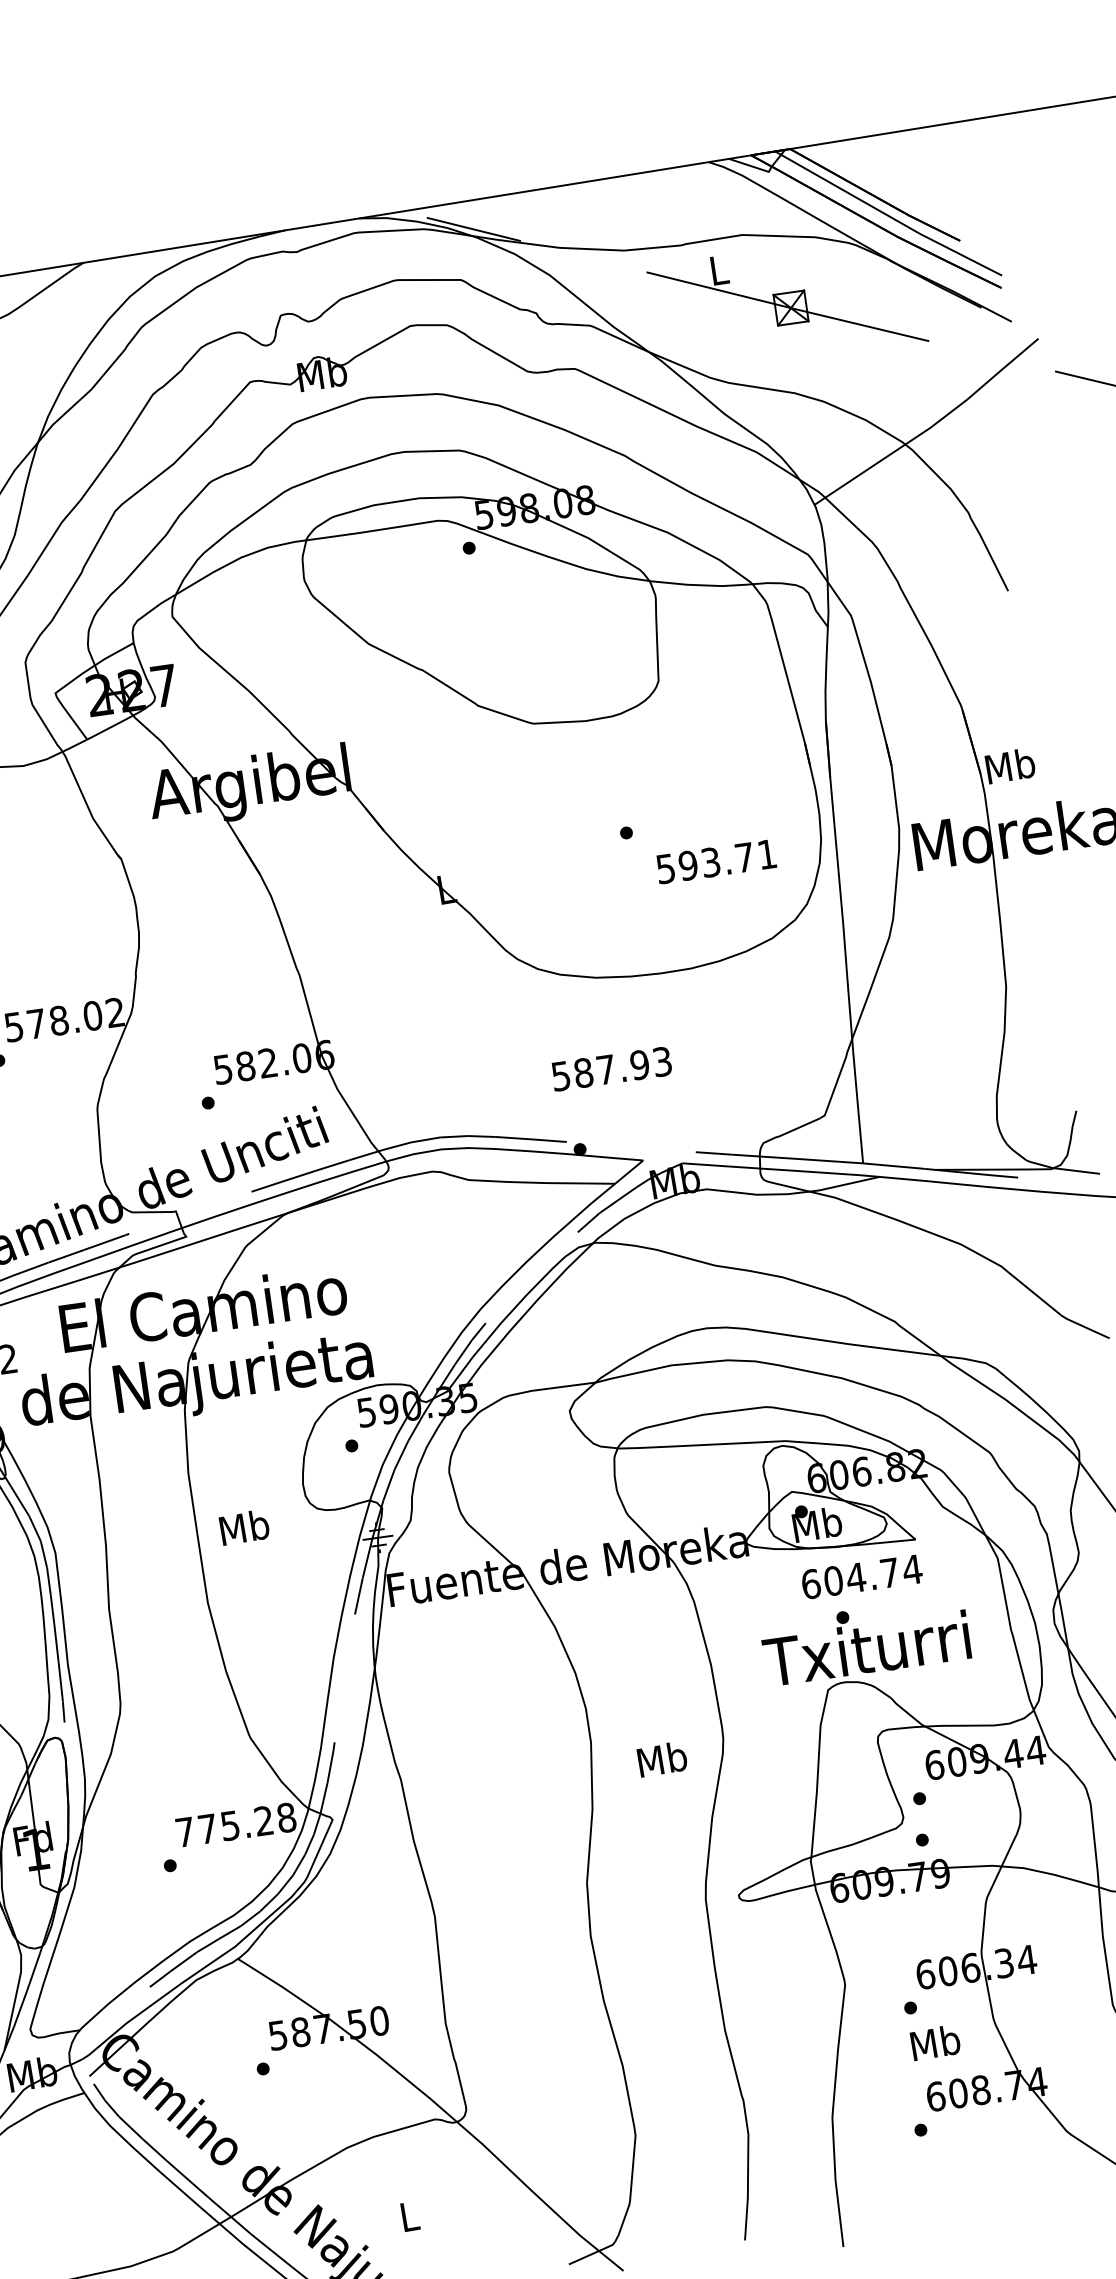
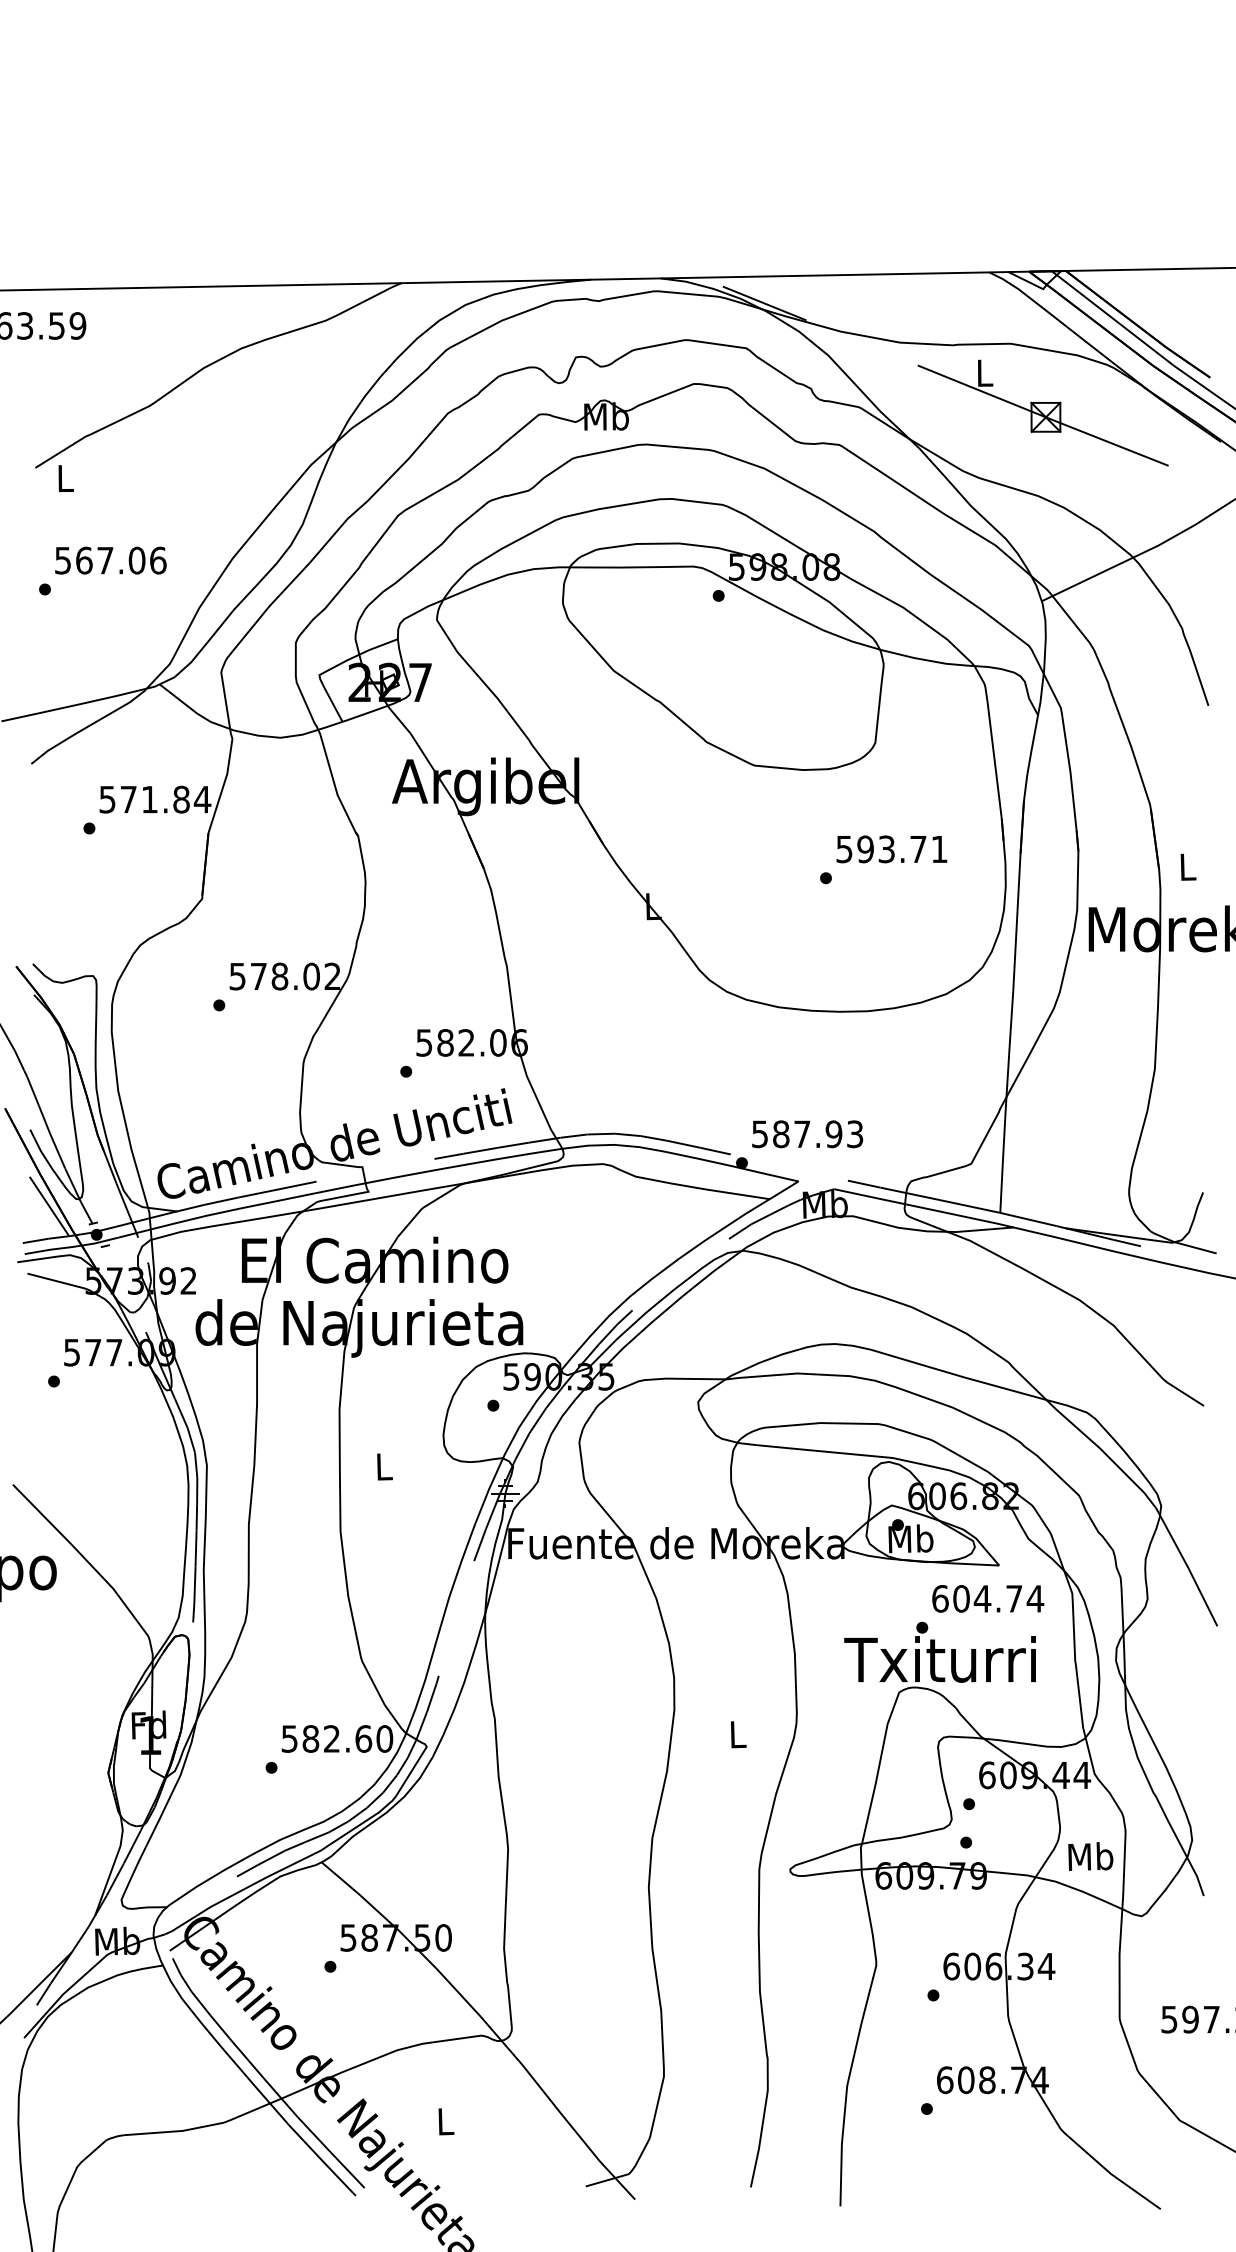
text: (1010, 765) -> (1187, 866), Mb -> L
text: (716, 861) -> (891, 849), moved
text: (611, 1069) -> (807, 1134), moved
text: (243, 1527) -> (383, 1466), Mb -> L
text: (862, 1576) -> (988, 1598), moved
text: (661, 1758) -> (737, 1733), Mb -> L
text: (236, 1824) -> (337, 1738), 775.28 -> 582.60
text: (935, 2042) -> (1090, 1856), moved

